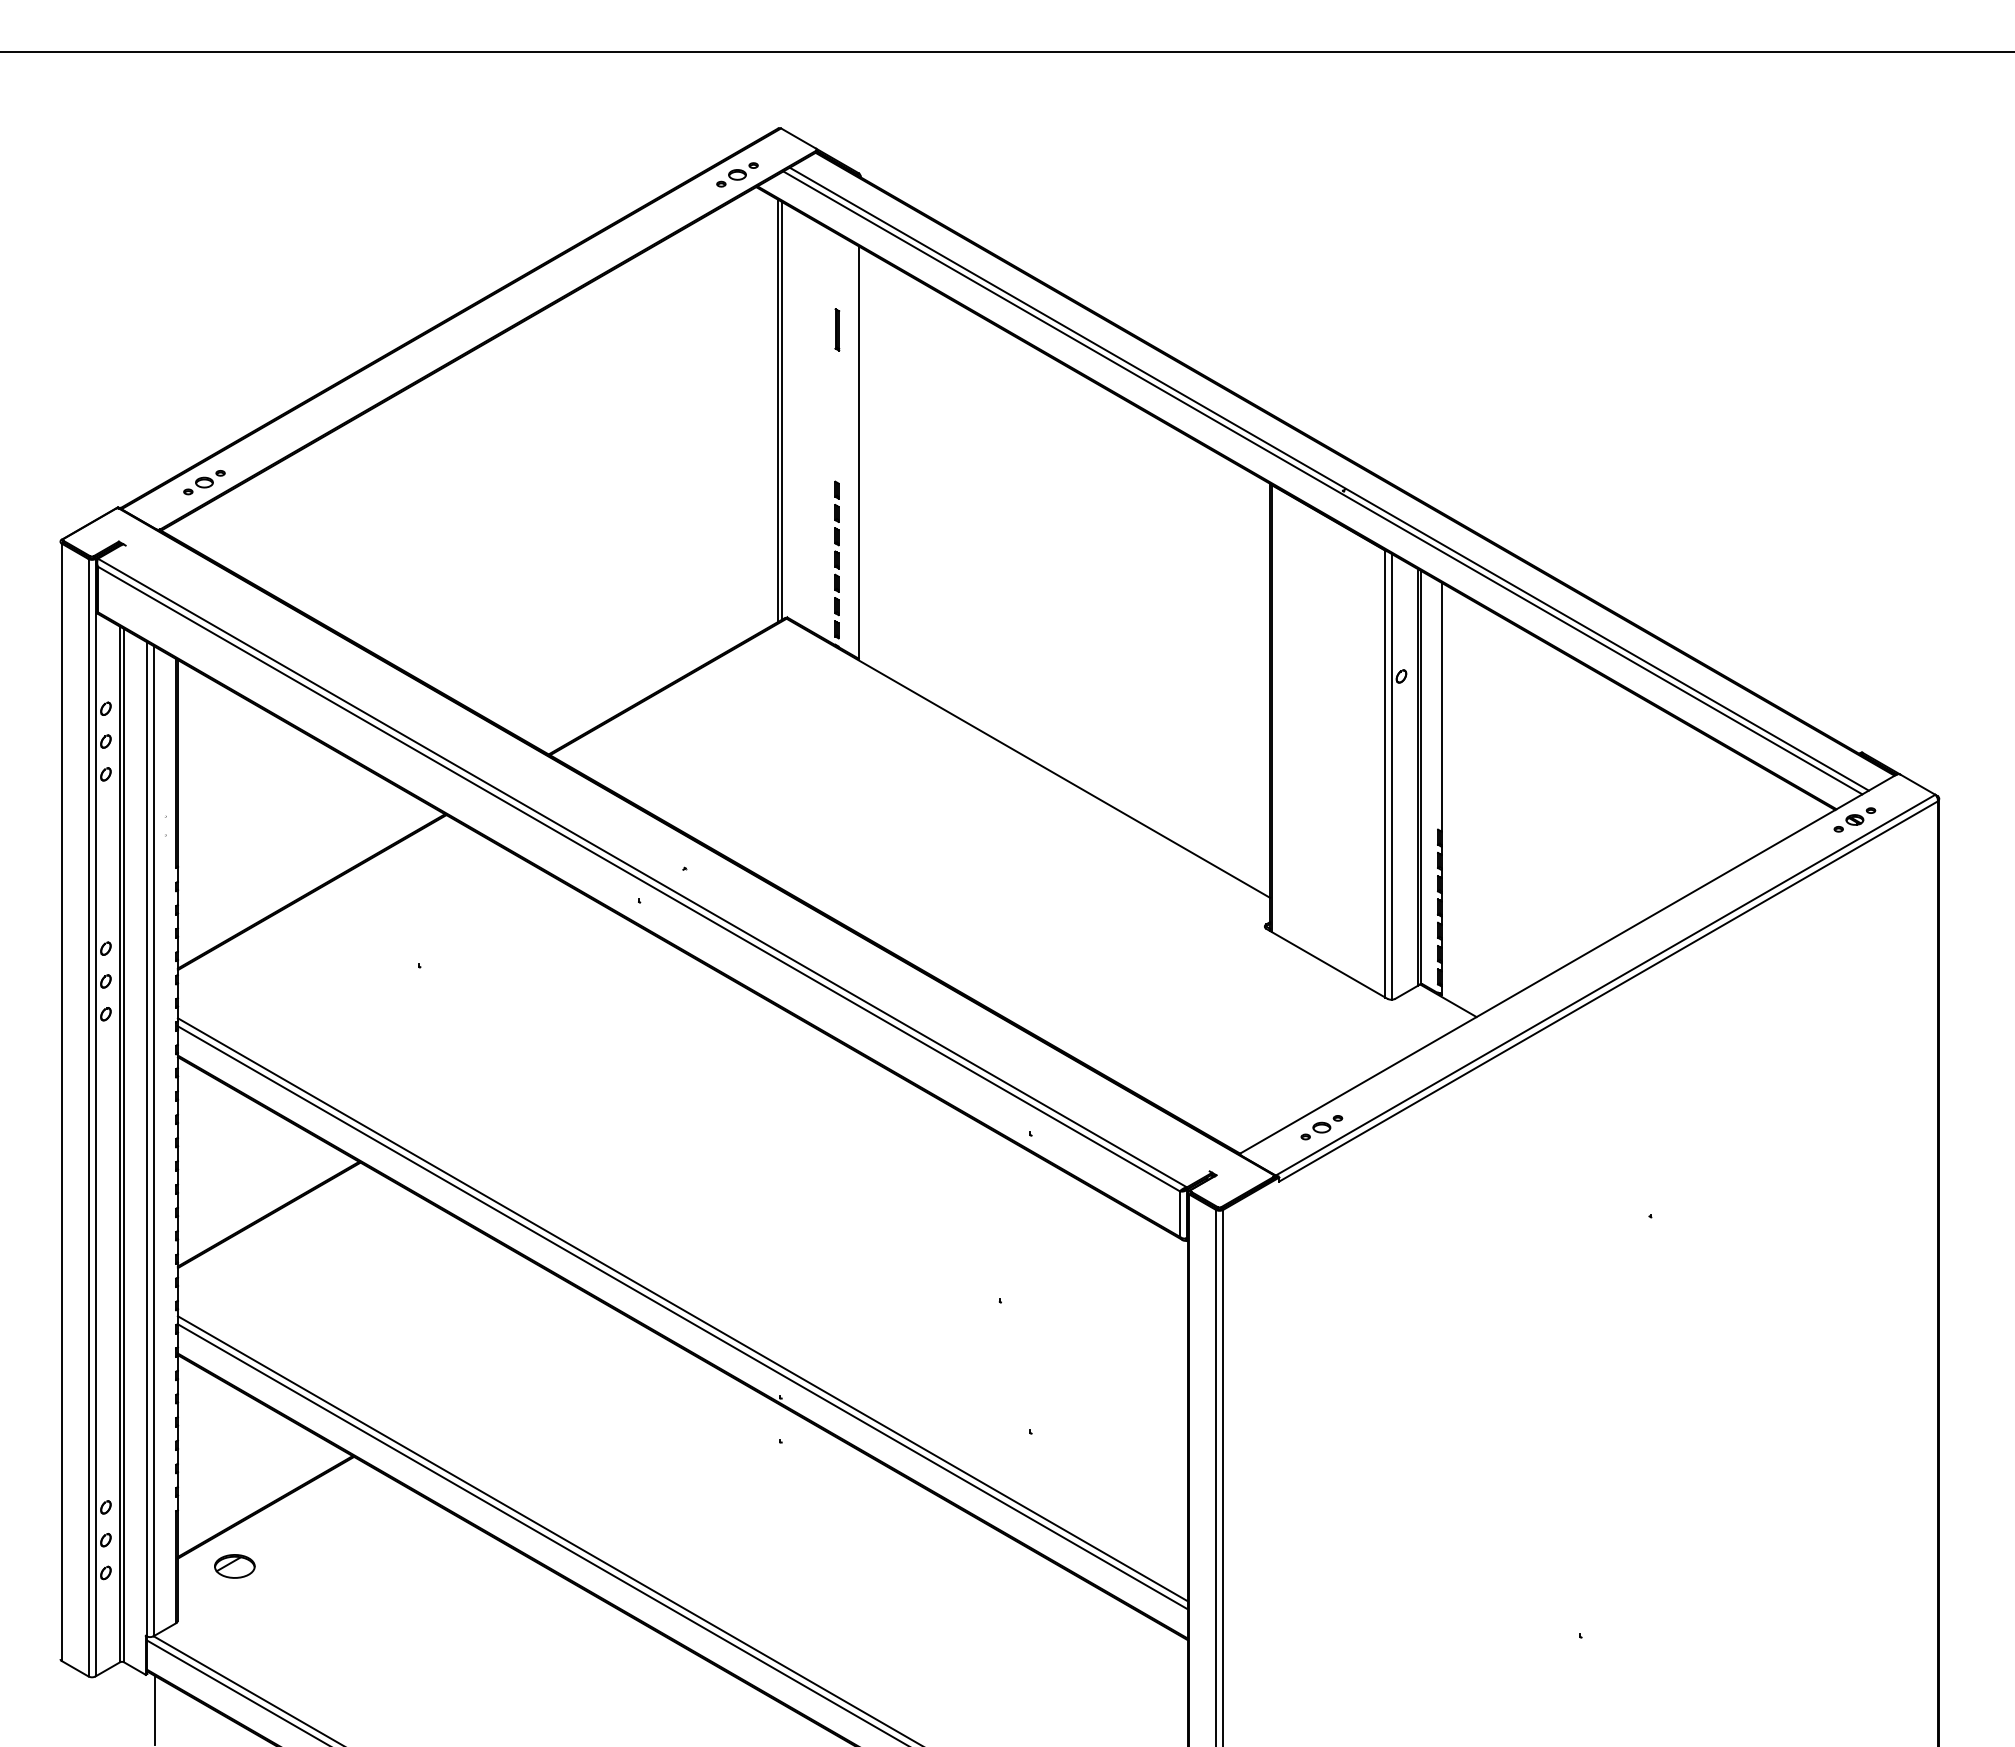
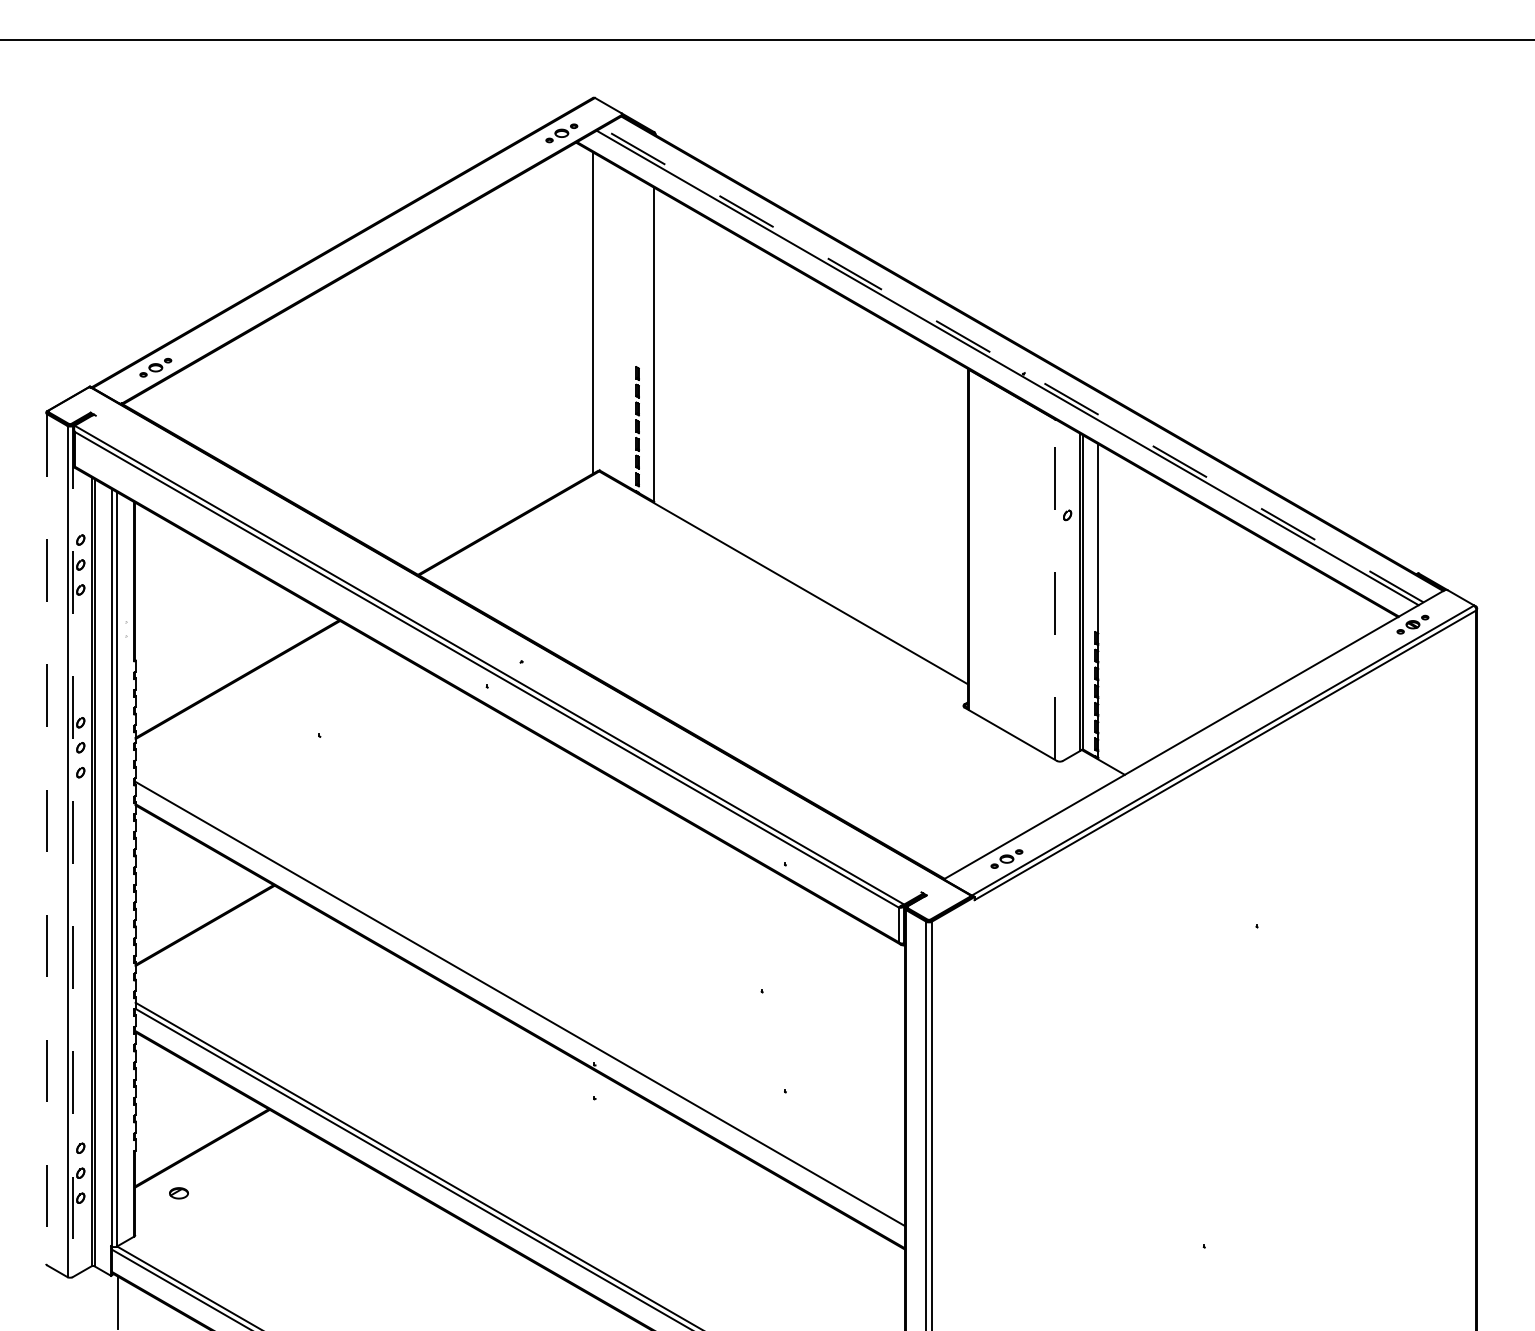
part: (837, 329) -> (638, 251), removed
line: (782, 410) -> (596, 312), removed
line: (1329, 479) -> (1012, 365), solid -> dashed
line: (1385, 773) -> (1055, 589), solid -> dashed
line: (1392, 776) -> (1060, 591), removed
line: (61, 1102) -> (46, 839), solid -> dashed
line: (95, 1117) -> (72, 851), solid -> dashed
line: (682, 1309) -> (519, 997), removed
part: (234, 1566) -> (178, 1193), size x0.6

